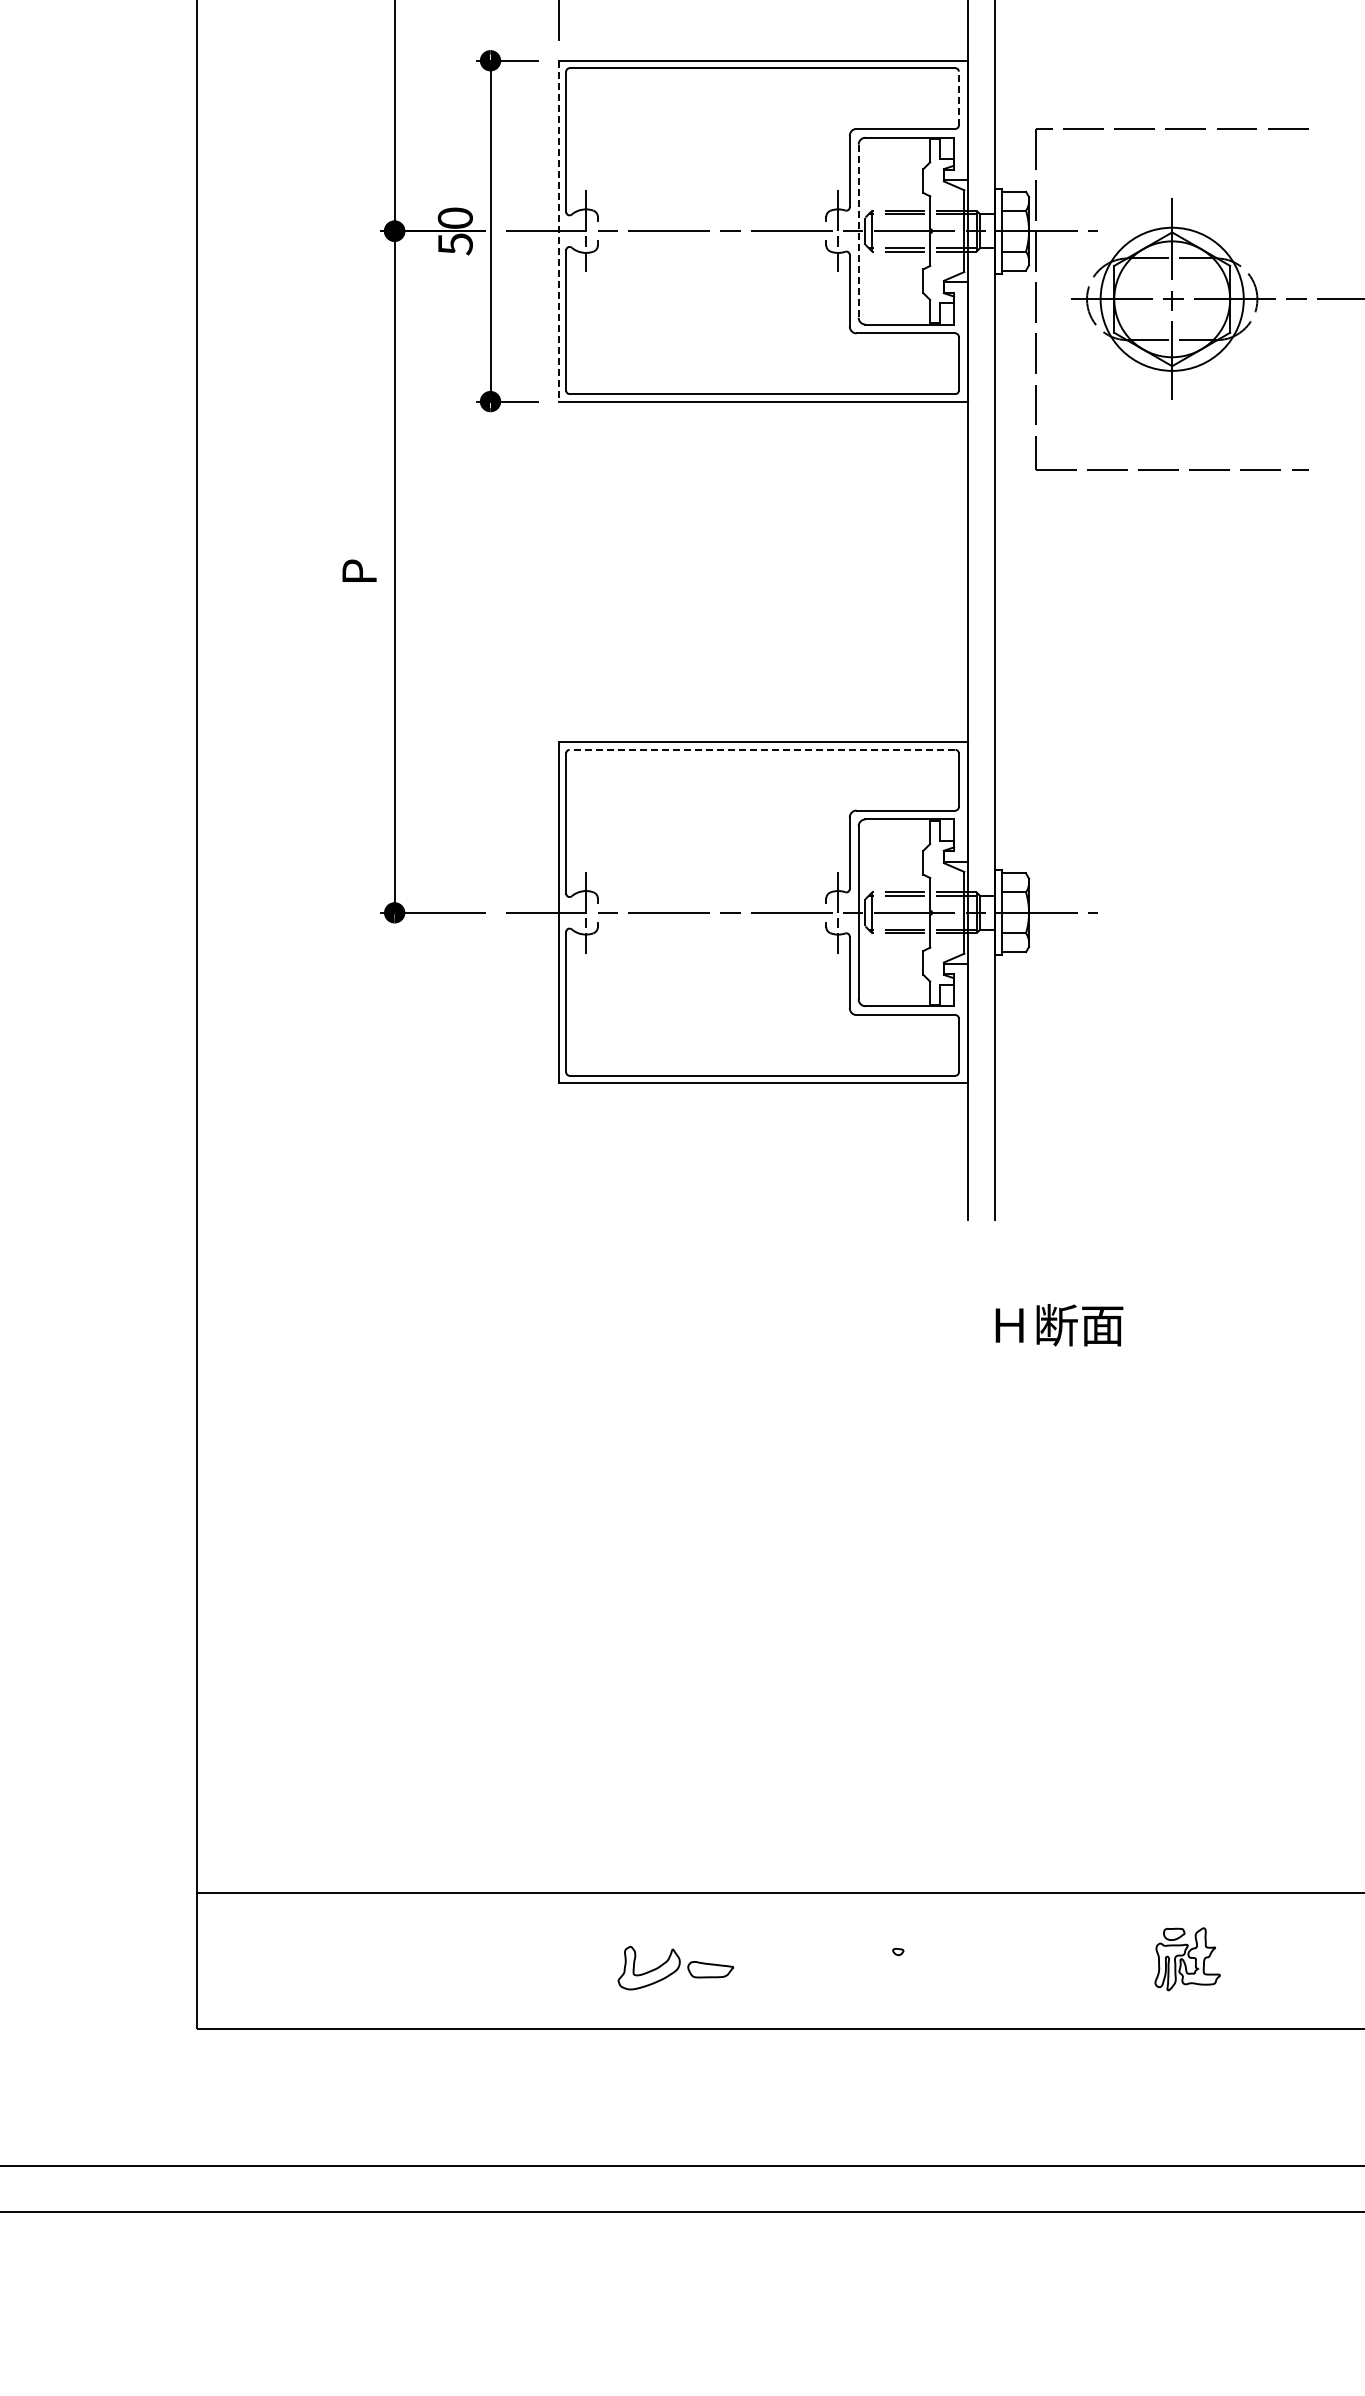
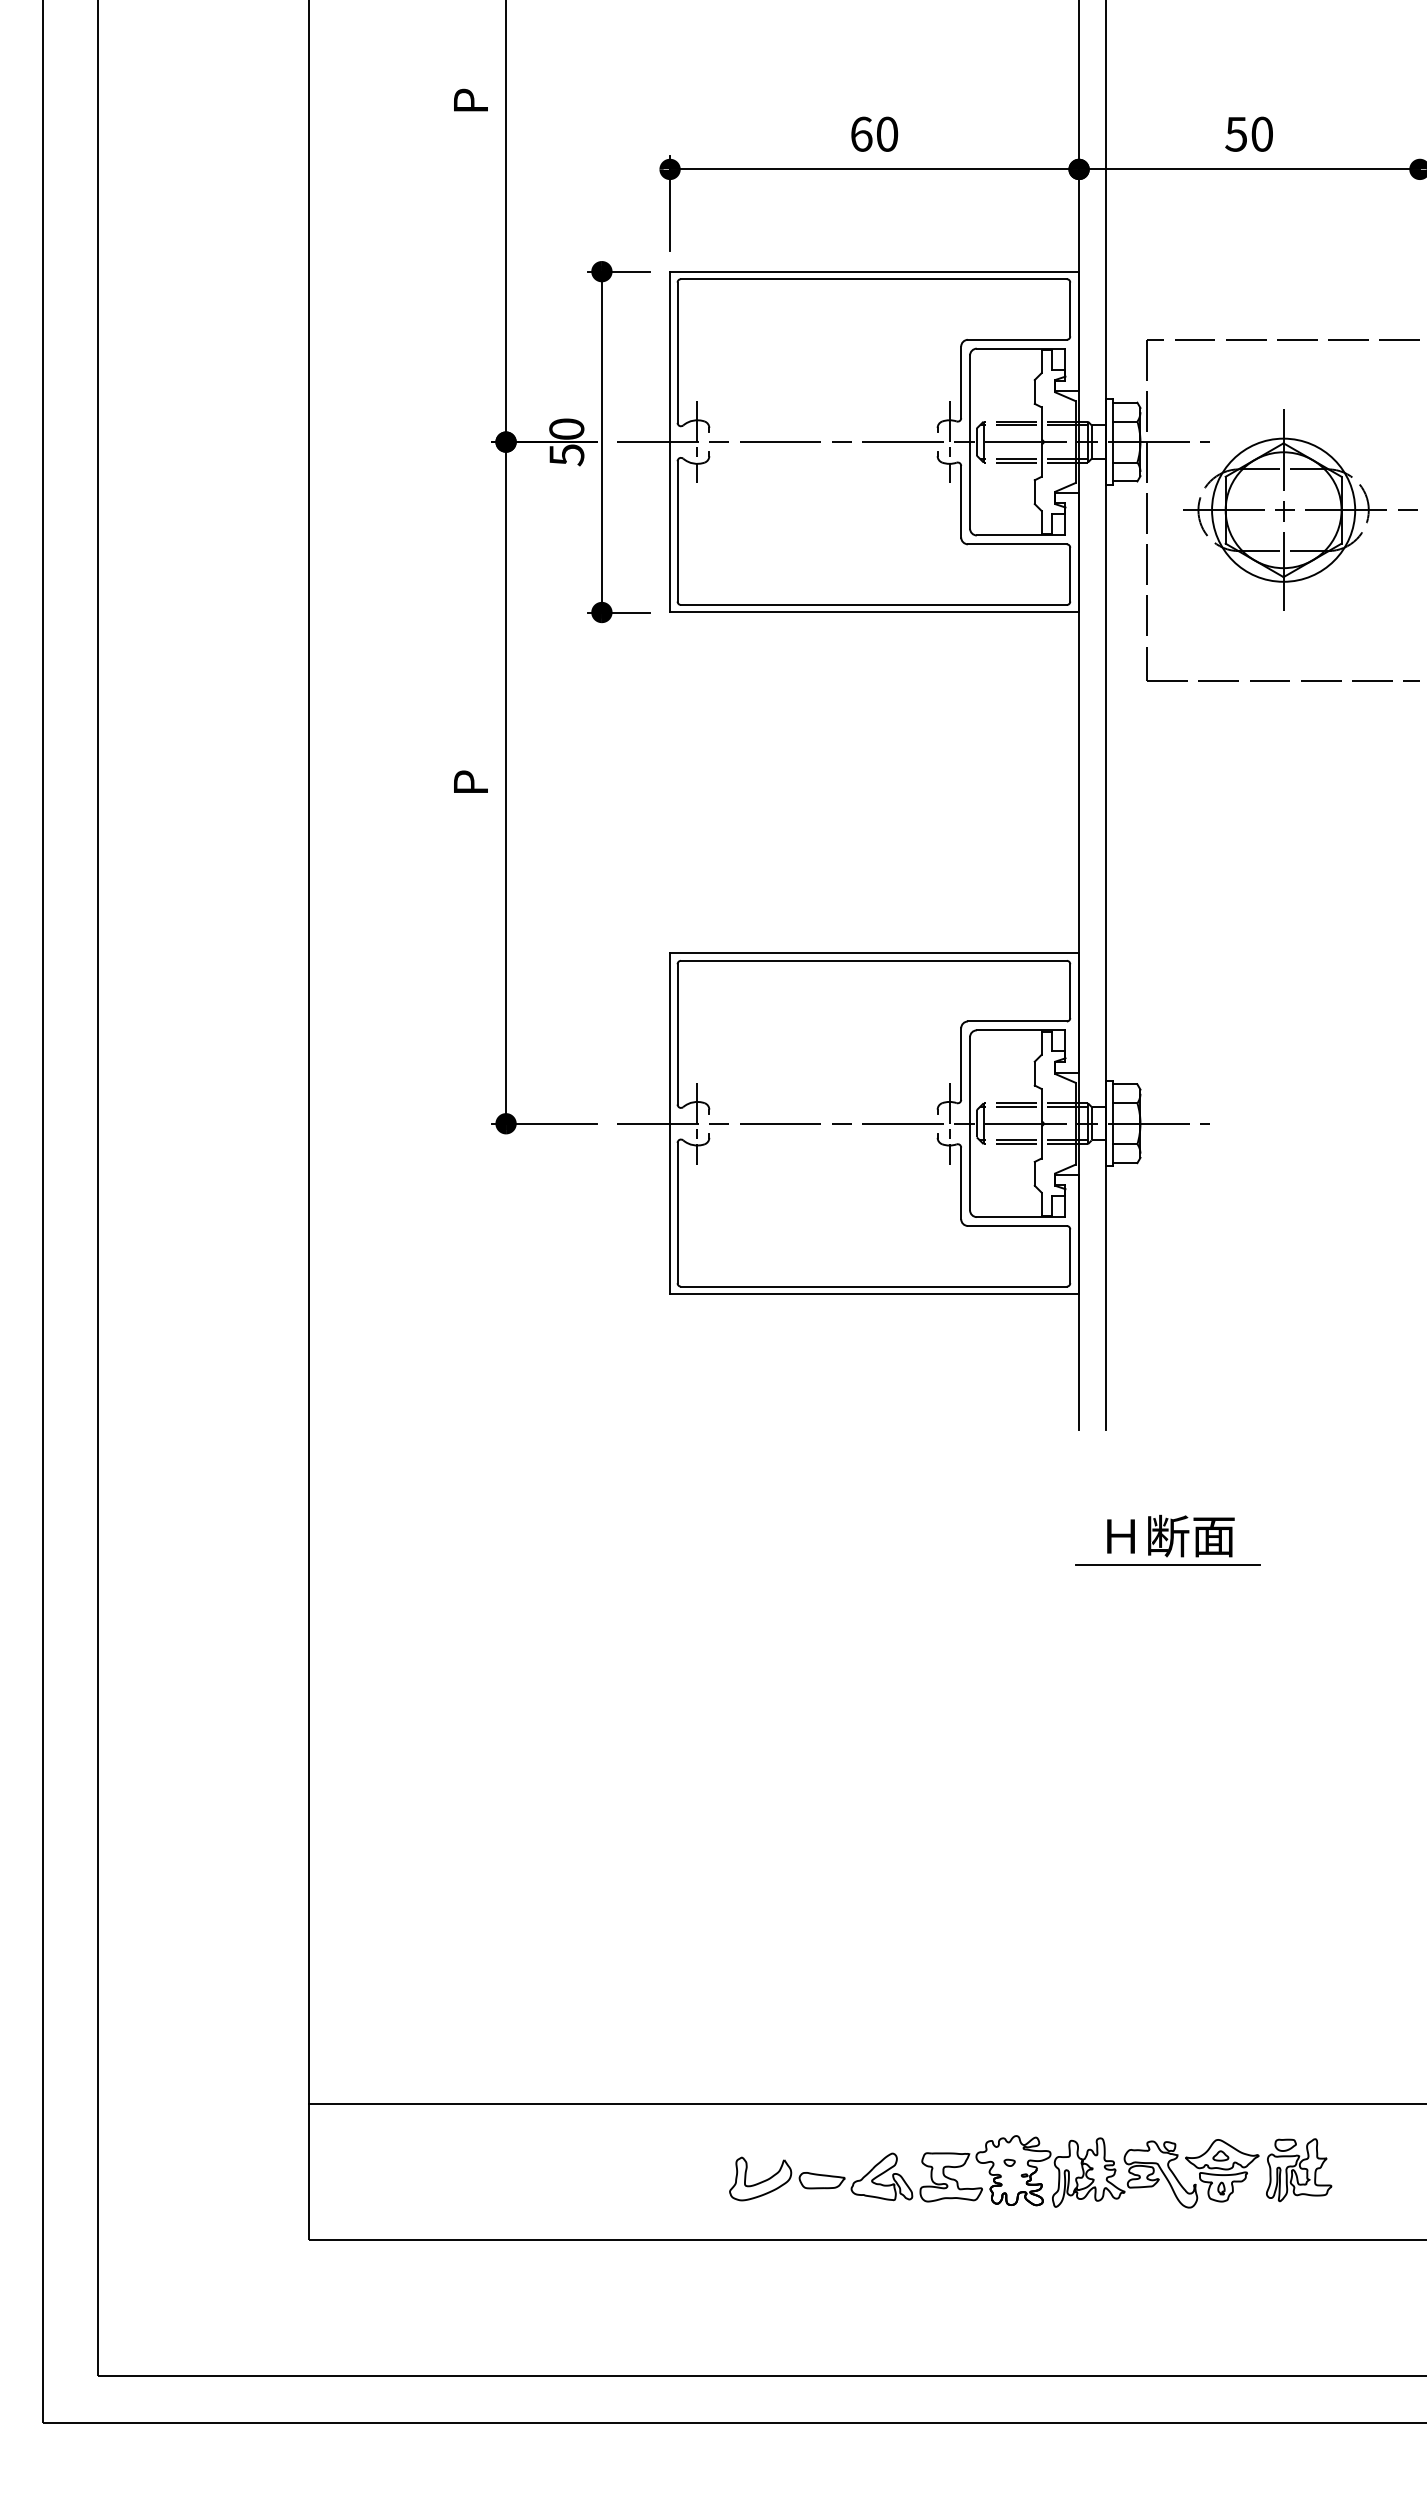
line: (959, 98) -> (1070, 309), dashed -> solid
line: (559, 231) -> (670, 442), dashed -> solid
line: (859, 231) -> (970, 442), dashed -> solid
line: (762, 749) -> (873, 960), dashed -> solid
line: (1056, 1353) -> (1167, 1564), added
part: (943, 1960) -> (1054, 2171), added

